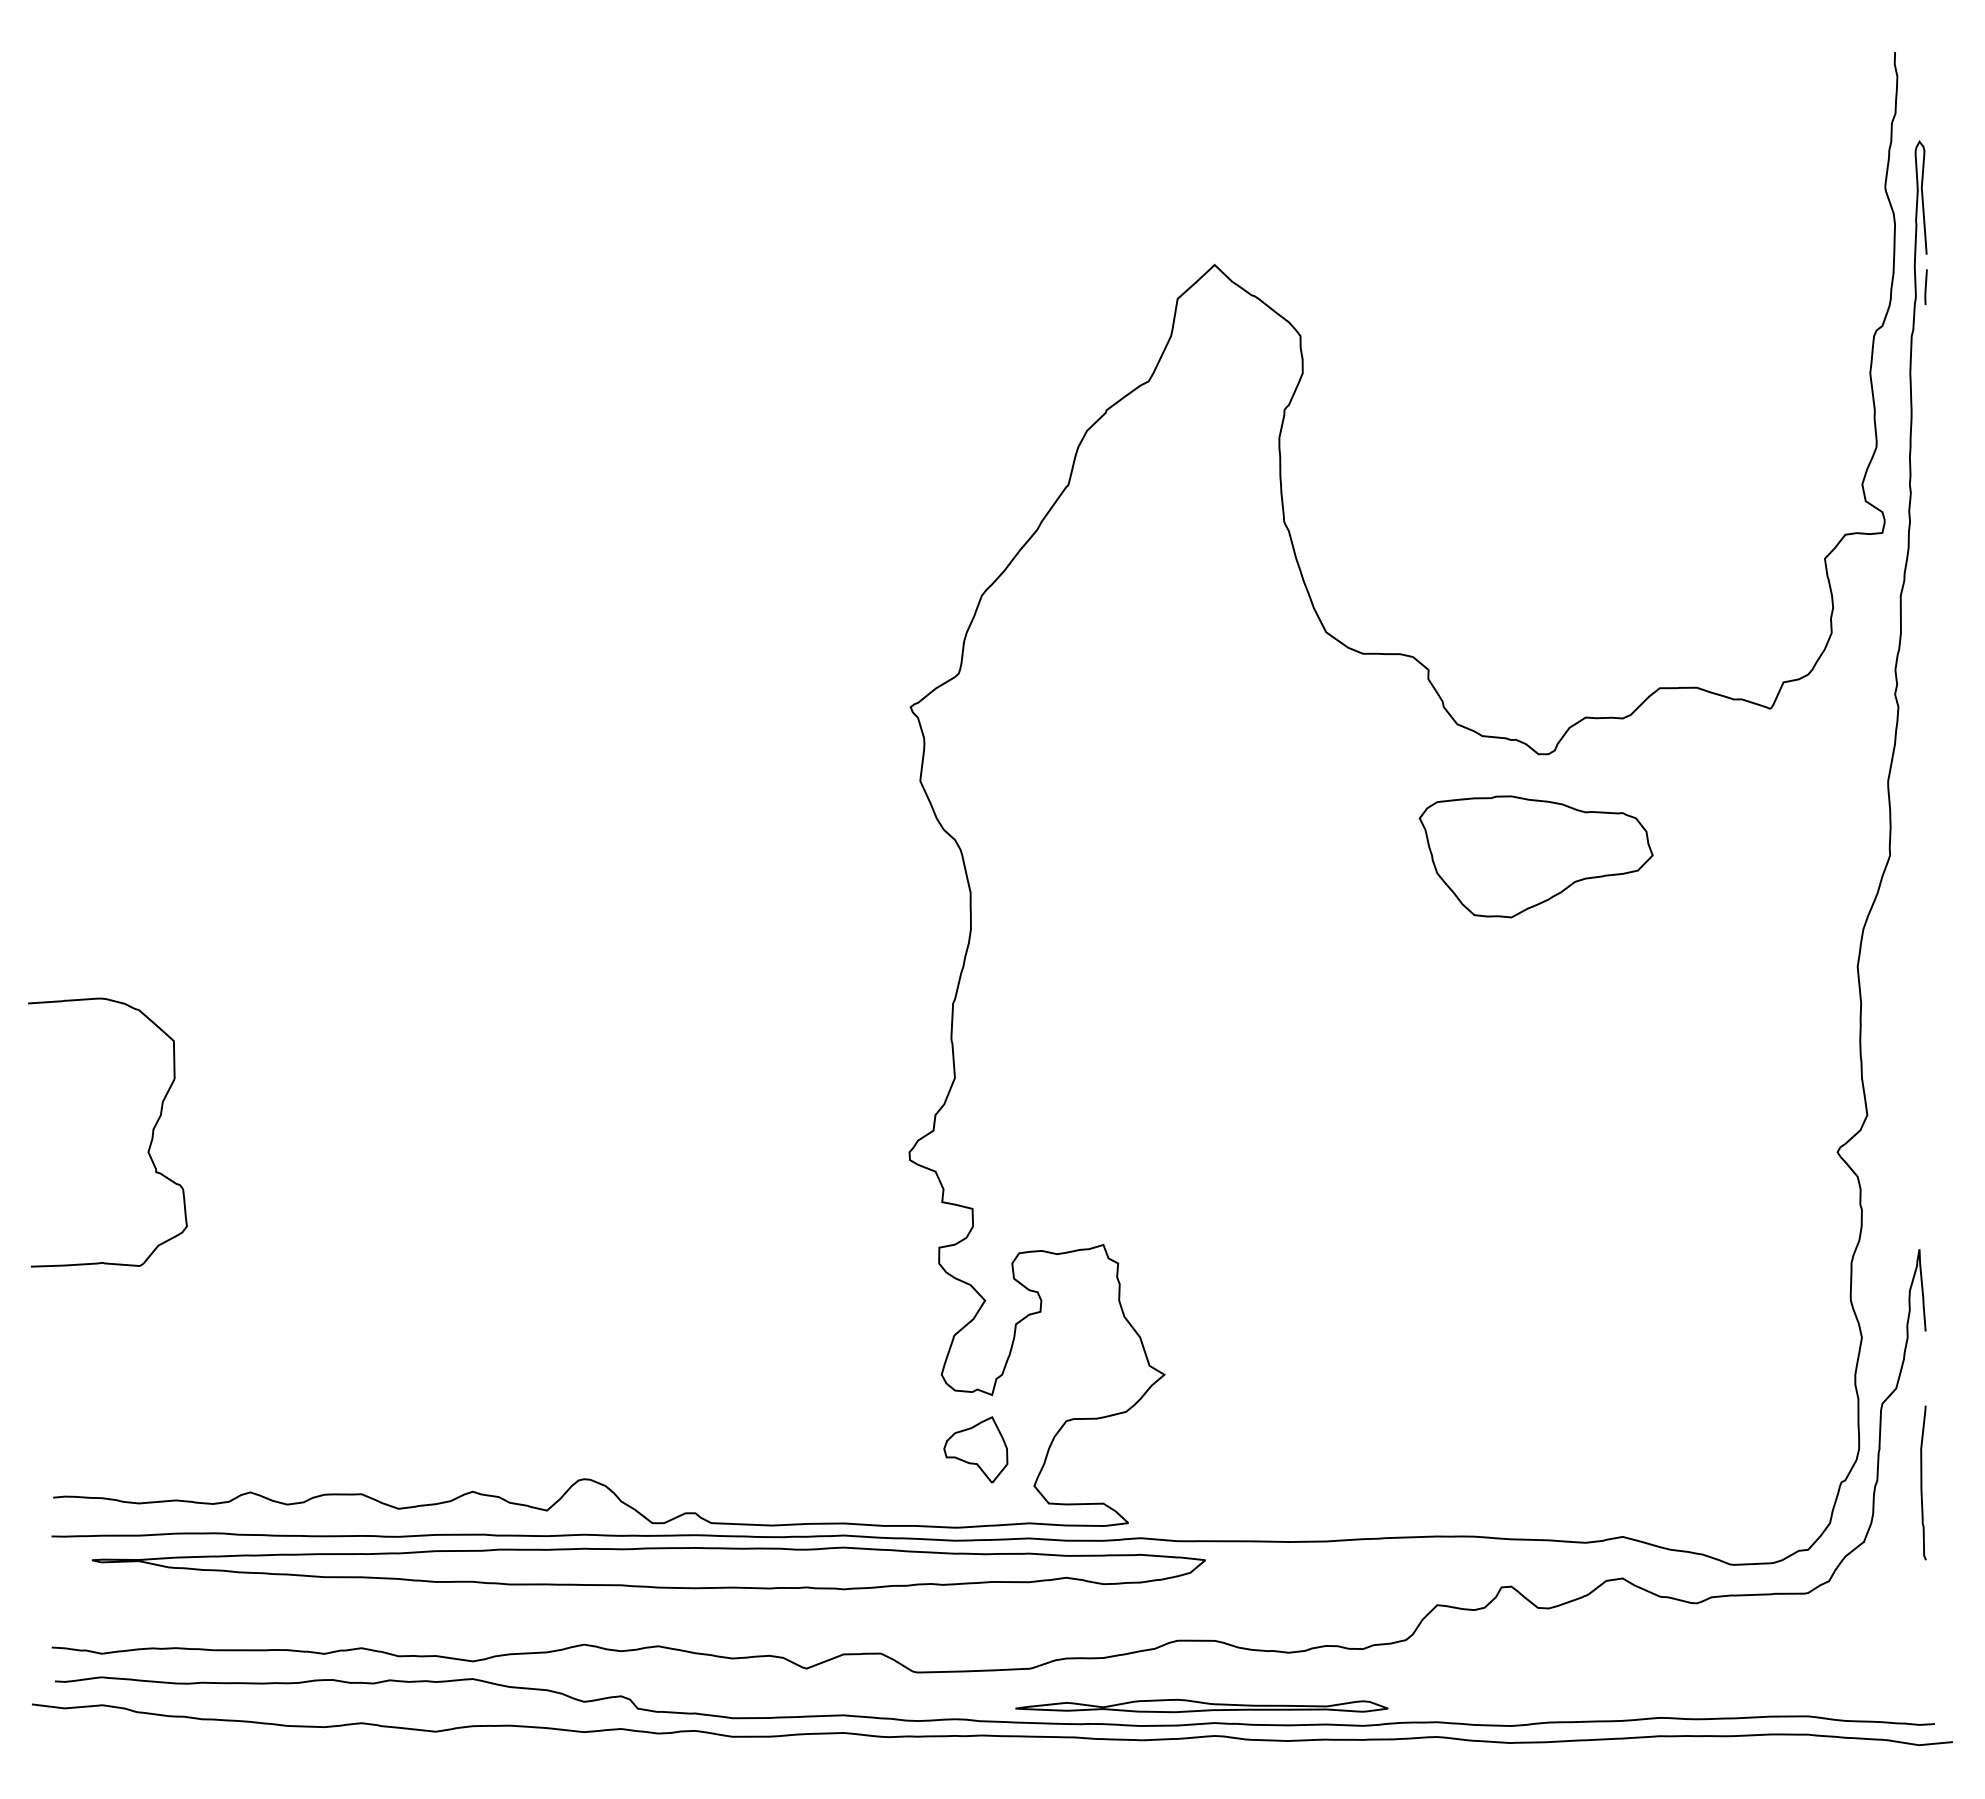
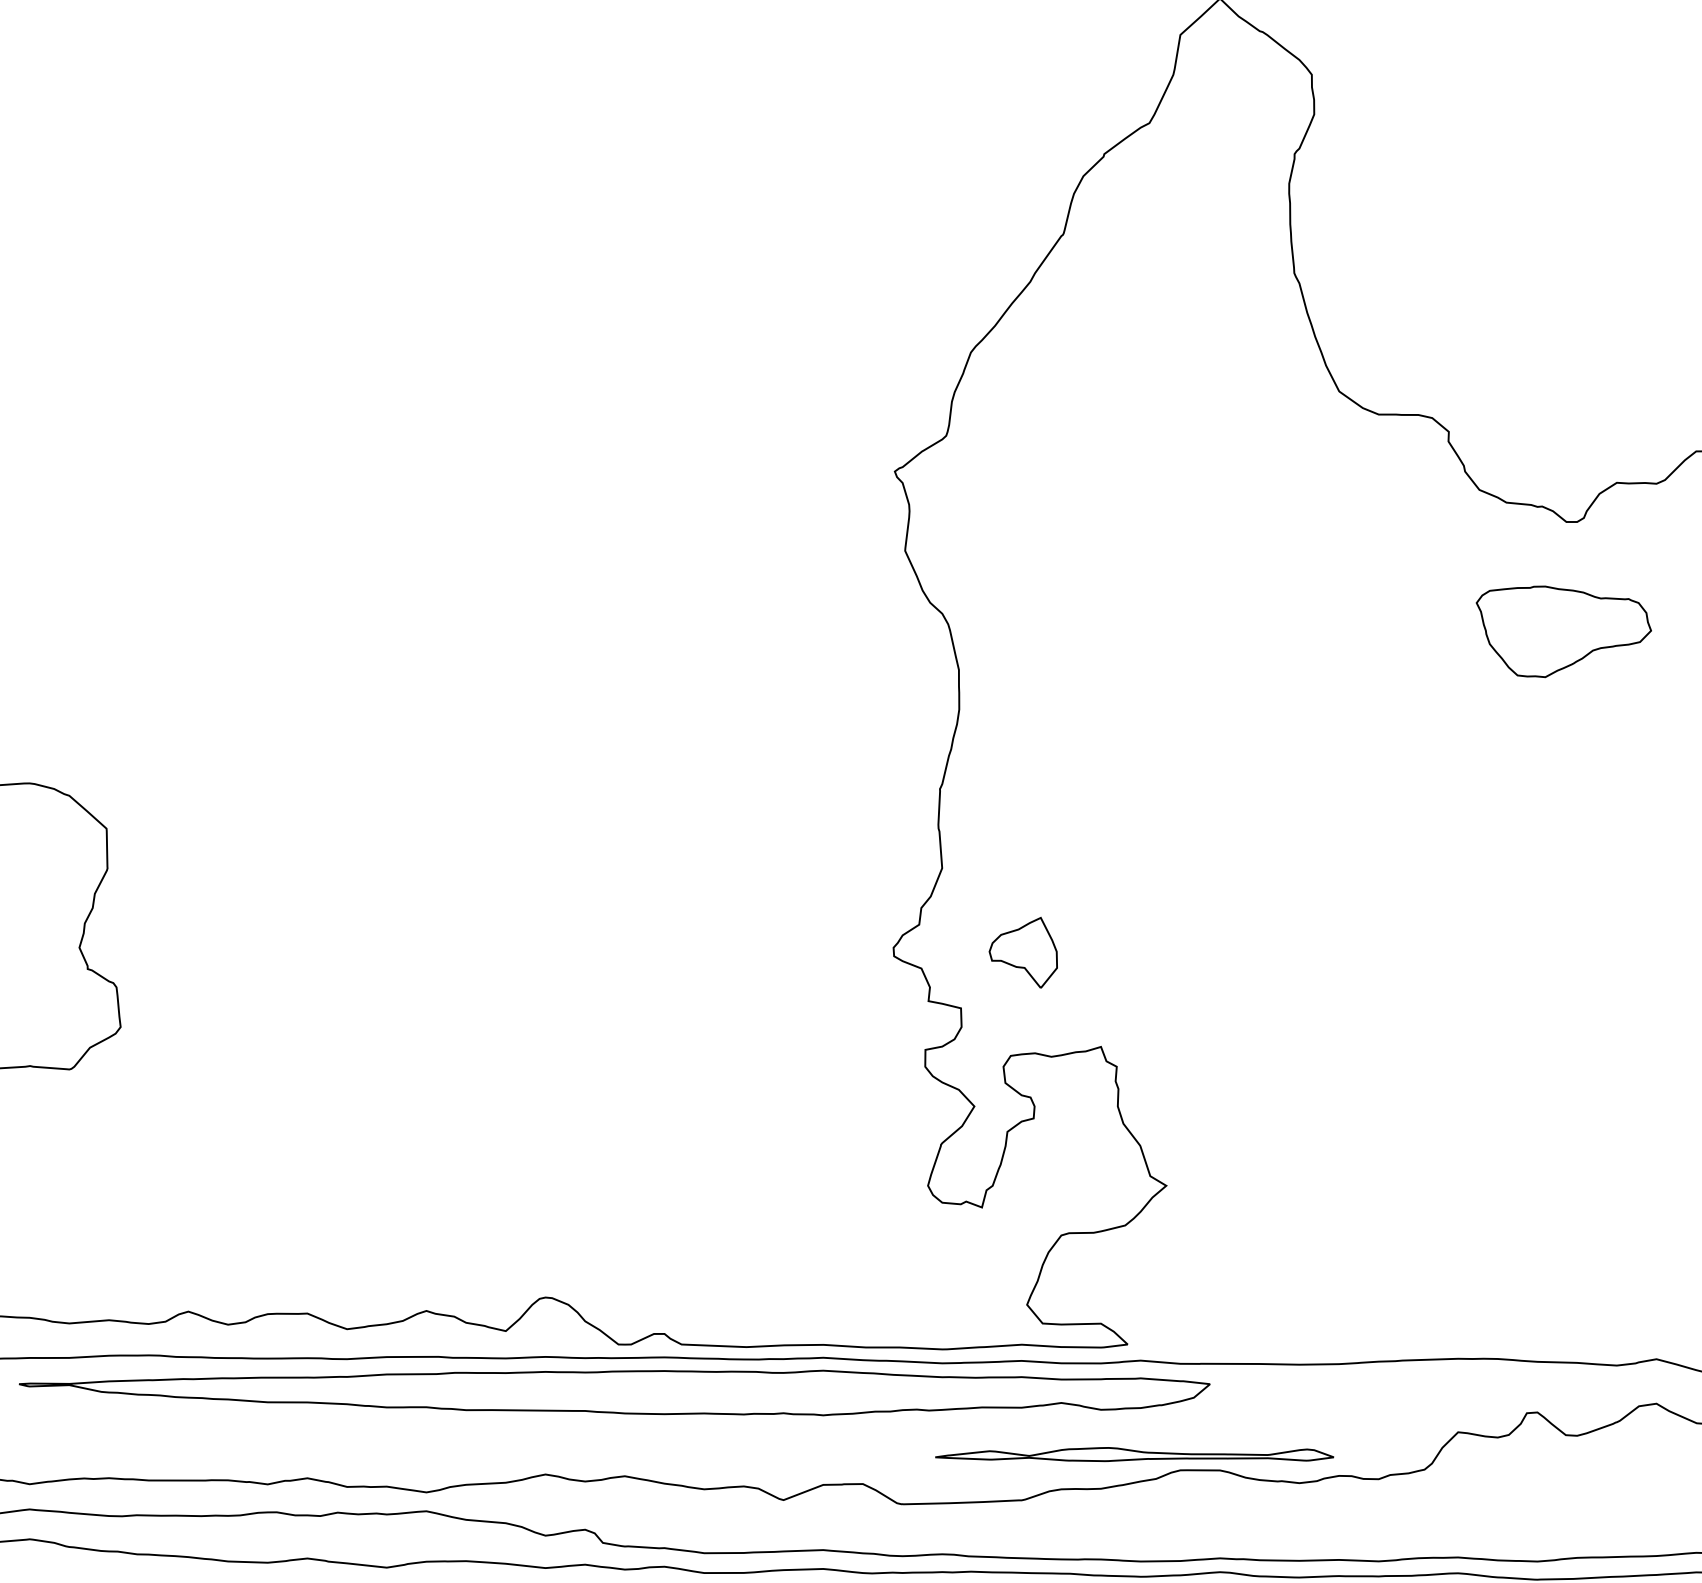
part: (1535, 856) -> (1563, 631), size x0.7
part: (975, 1449) -> (1022, 952), moved
part: (1201, 1705) -> (1134, 1454), moved

